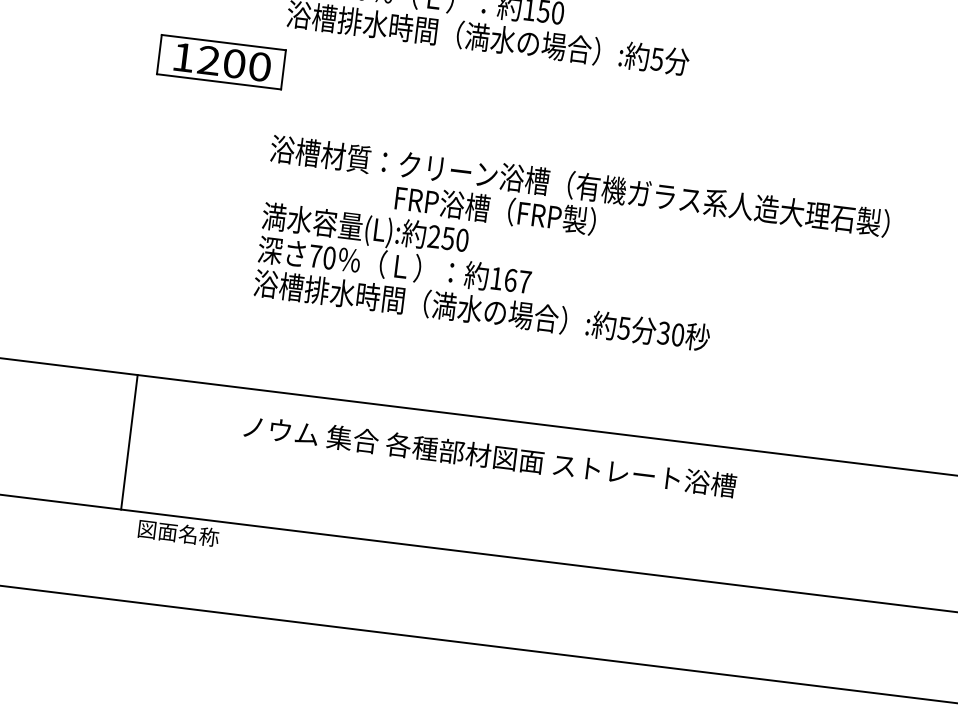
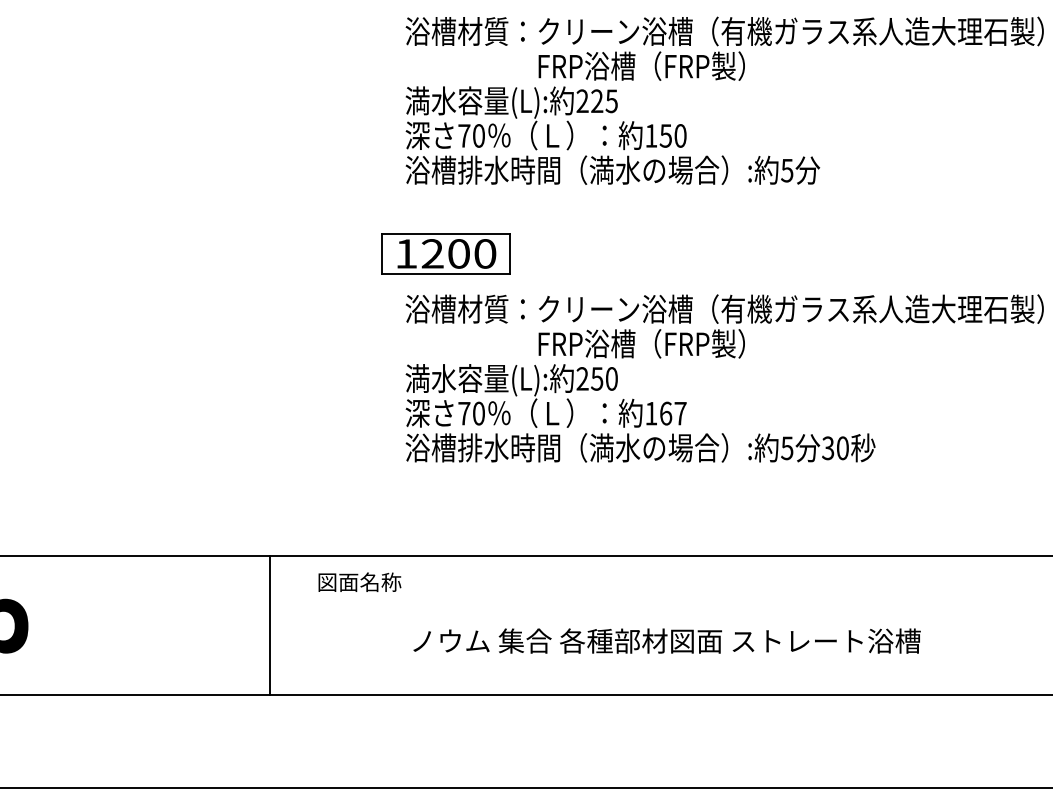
part: (221, 61) -> (445, 253), moved
line: (129, 441) -> (270, 625), moved
text: (489, 455) -> (666, 640), moved
text: (178, 533) -> (359, 582), moved

